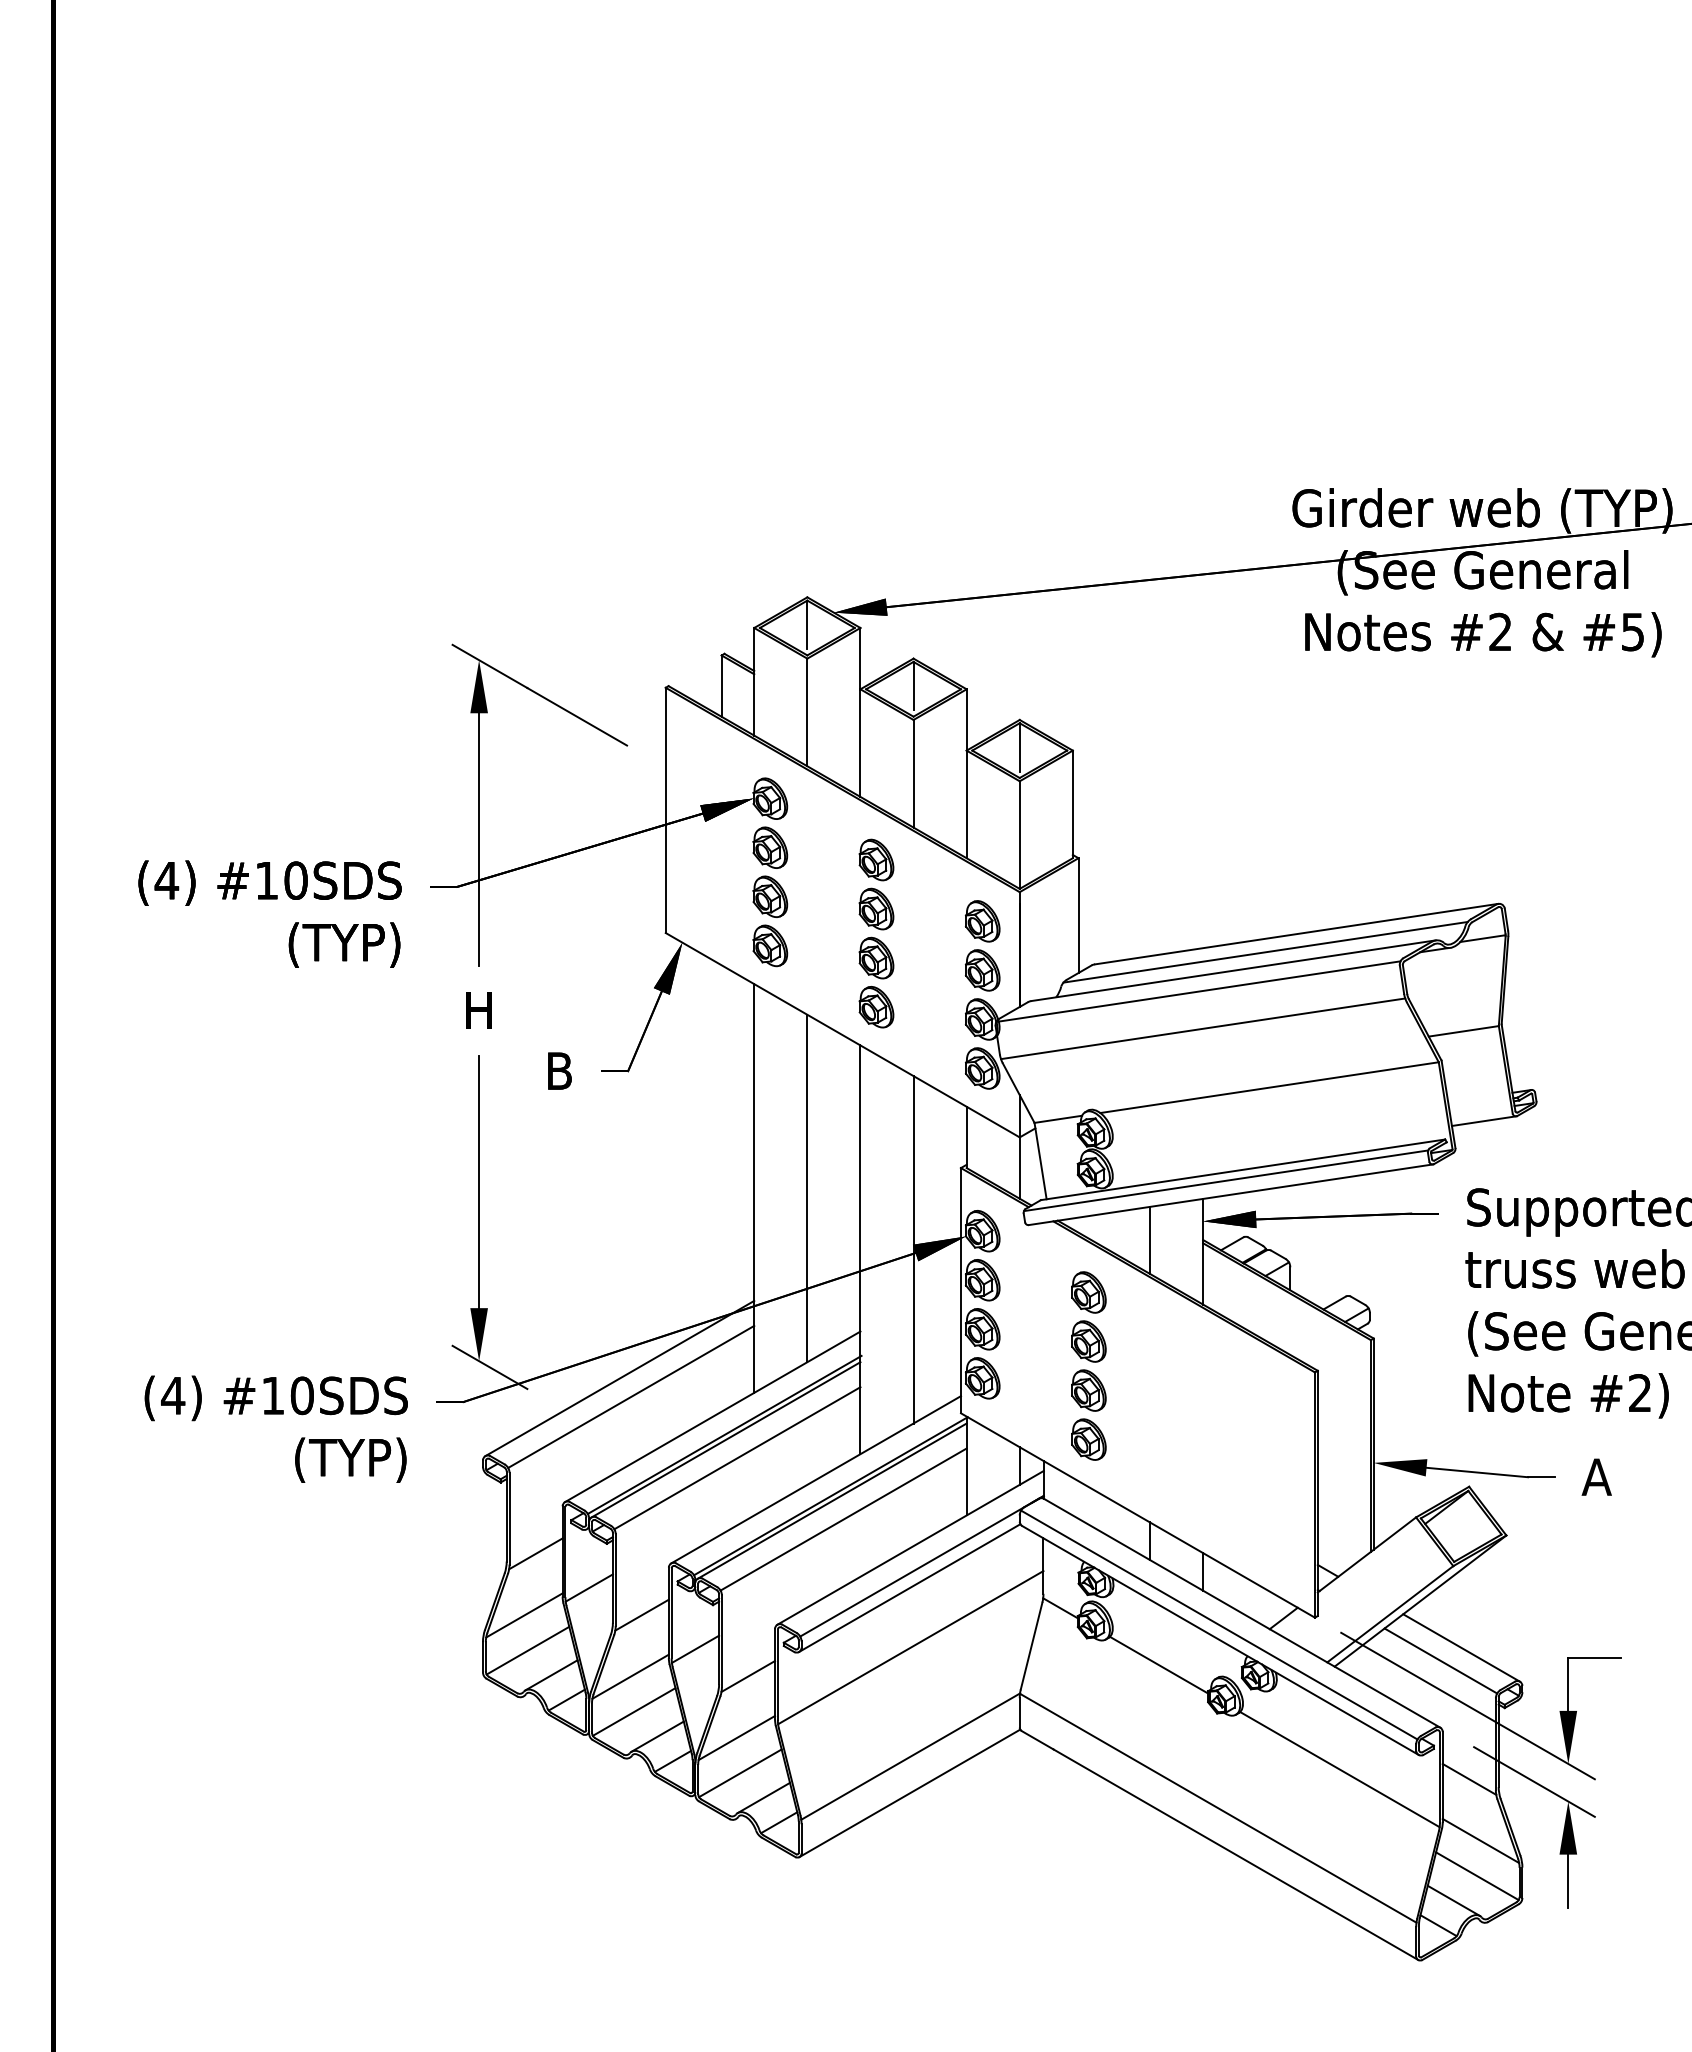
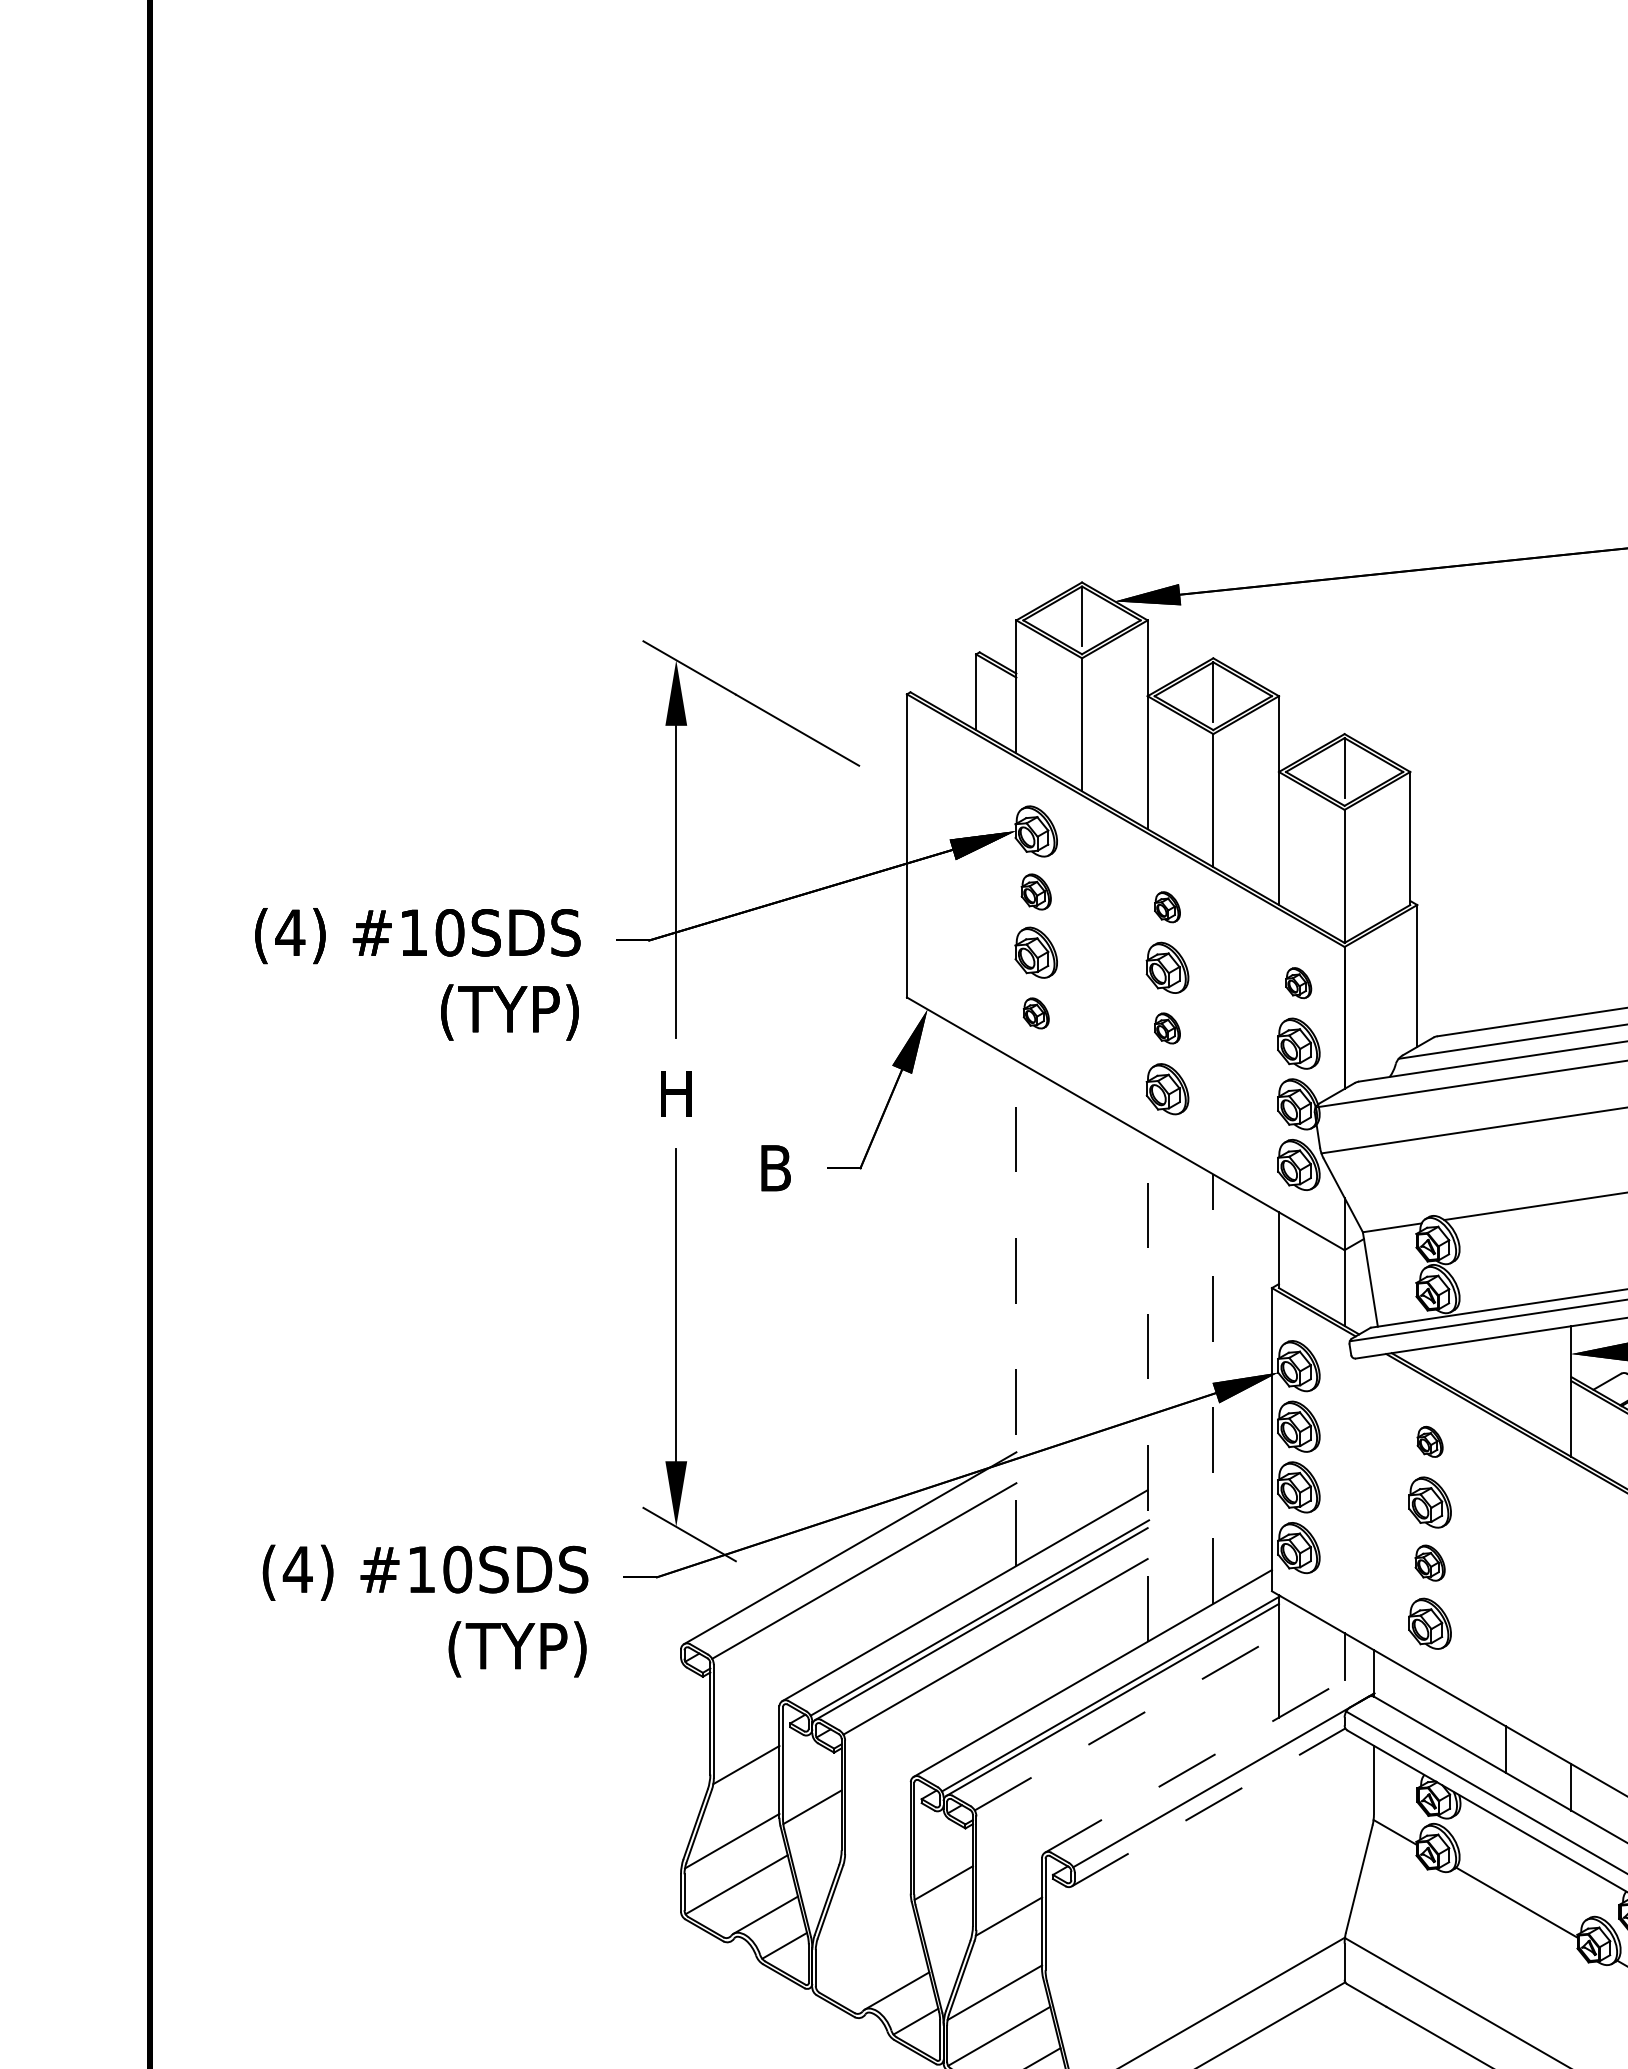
part: (770, 847) -> (1036, 891), size x0.7
part: (876, 859) -> (1167, 906), size x0.6
part: (982, 921) -> (1298, 983), size x0.6
part: (770, 945) -> (1036, 1012), size x0.6
part: (876, 957) -> (1167, 1027), size x0.6
line: (754, 1188) -> (1016, 1313), solid -> dashed
line: (807, 1188) -> (1082, 1313), removed
line: (1150, 1239) -> (1506, 1376), removed
line: (860, 1249) -> (1147, 1388), solid -> dashed
line: (913, 1249) -> (1213, 1388), solid -> dashed
part: (1088, 1292) -> (1429, 1441), size x0.6
part: (1088, 1390) -> (1429, 1563), size x0.7
line: (844, 1519) -> (1127, 1722), solid -> dashed
line: (910, 1547) -> (1209, 1757), solid -> dashed
line: (909, 1588) -> (1208, 1807), solid -> dashed
line: (641, 1614) -> (876, 1840), removed
line: (910, 1647) -> (1209, 1880), removed
line: (630, 1676) -> (863, 1916), removed
line: (633, 1711) -> (867, 1959), removed

